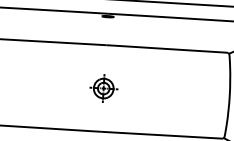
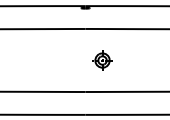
part: (103, 88) -> (102, 60), moved

